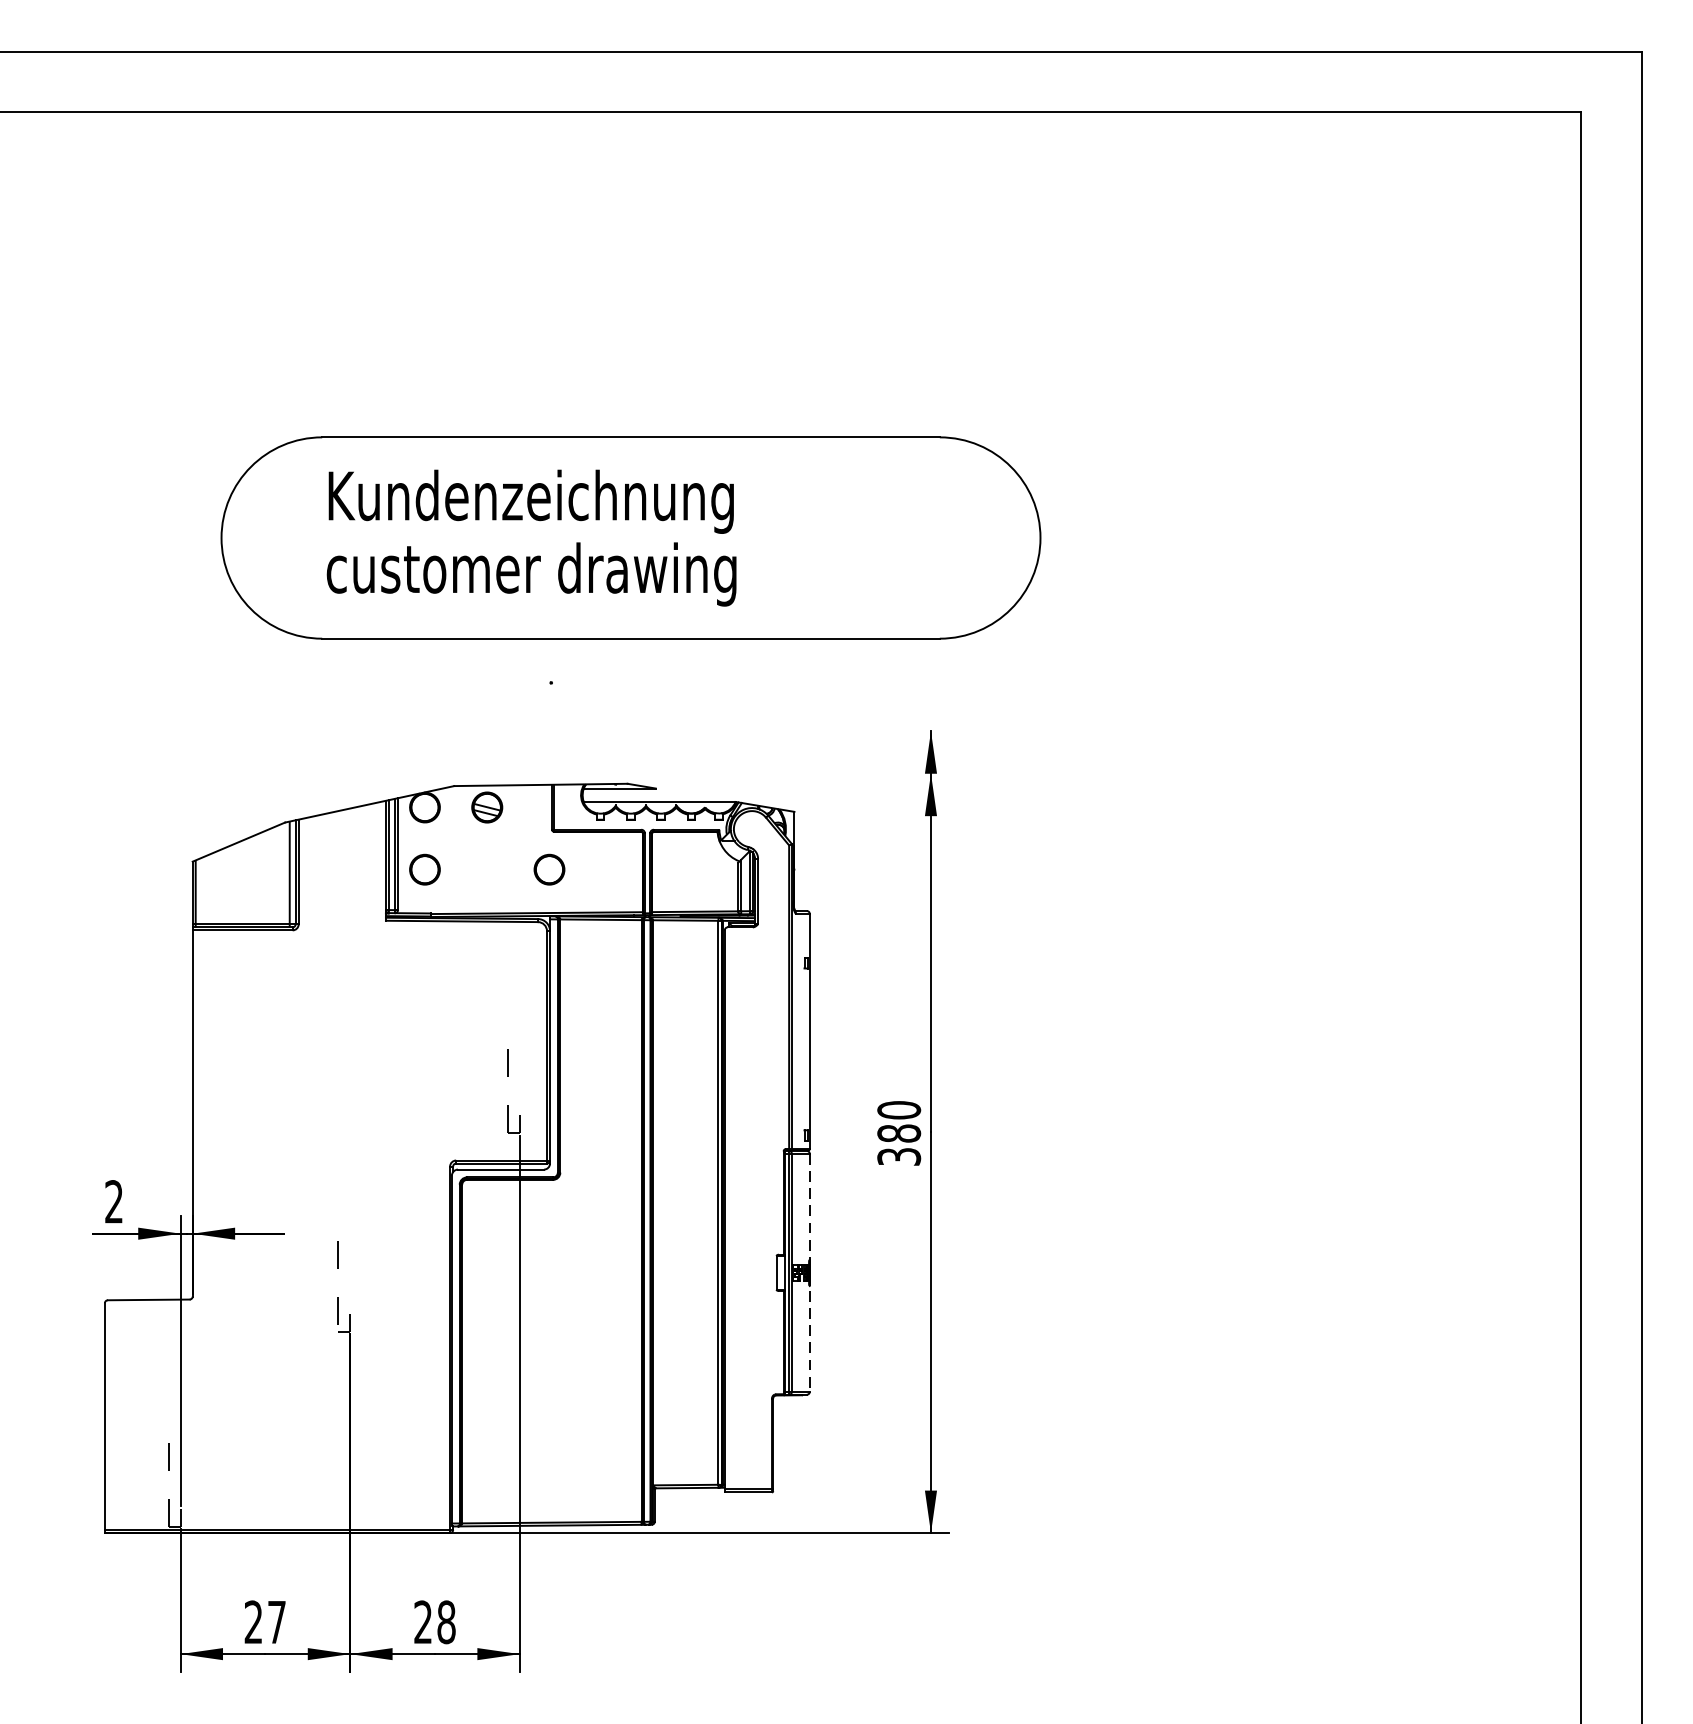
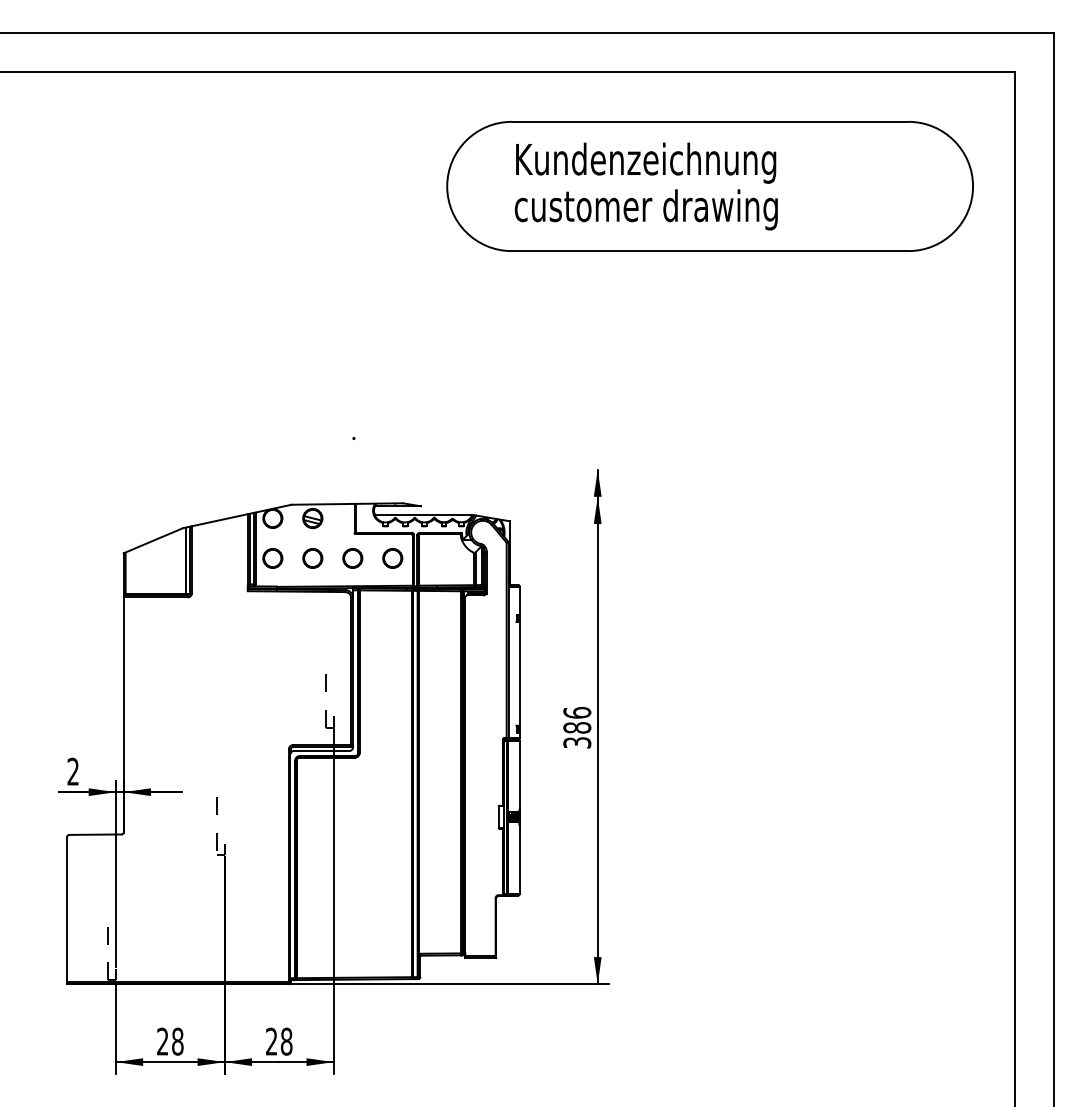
part: (630, 538) -> (709, 186), moved
circle: (486, 869) -> (312, 558), added
circle: (611, 869) -> (392, 558), added
text: (899, 1109) -> (577, 712), 380 -> 386
line: (809, 1273) -> (519, 817), dashed -> solid
text: (276, 1622) -> (177, 1041), 27 -> 28

